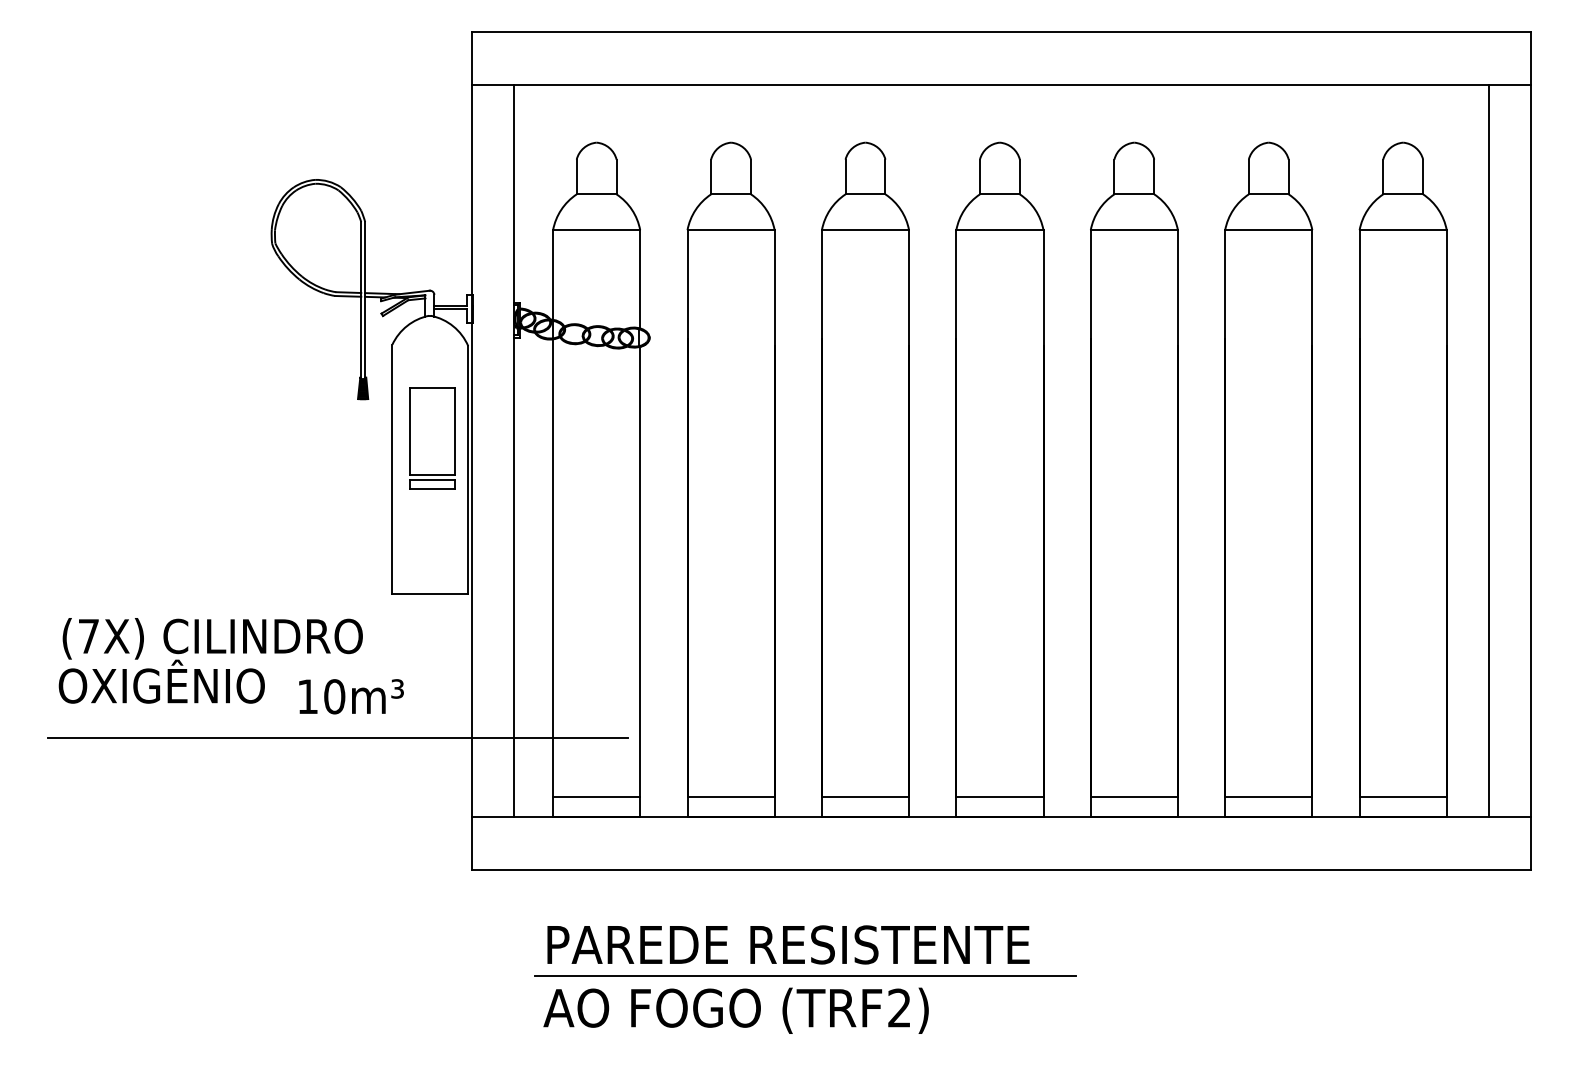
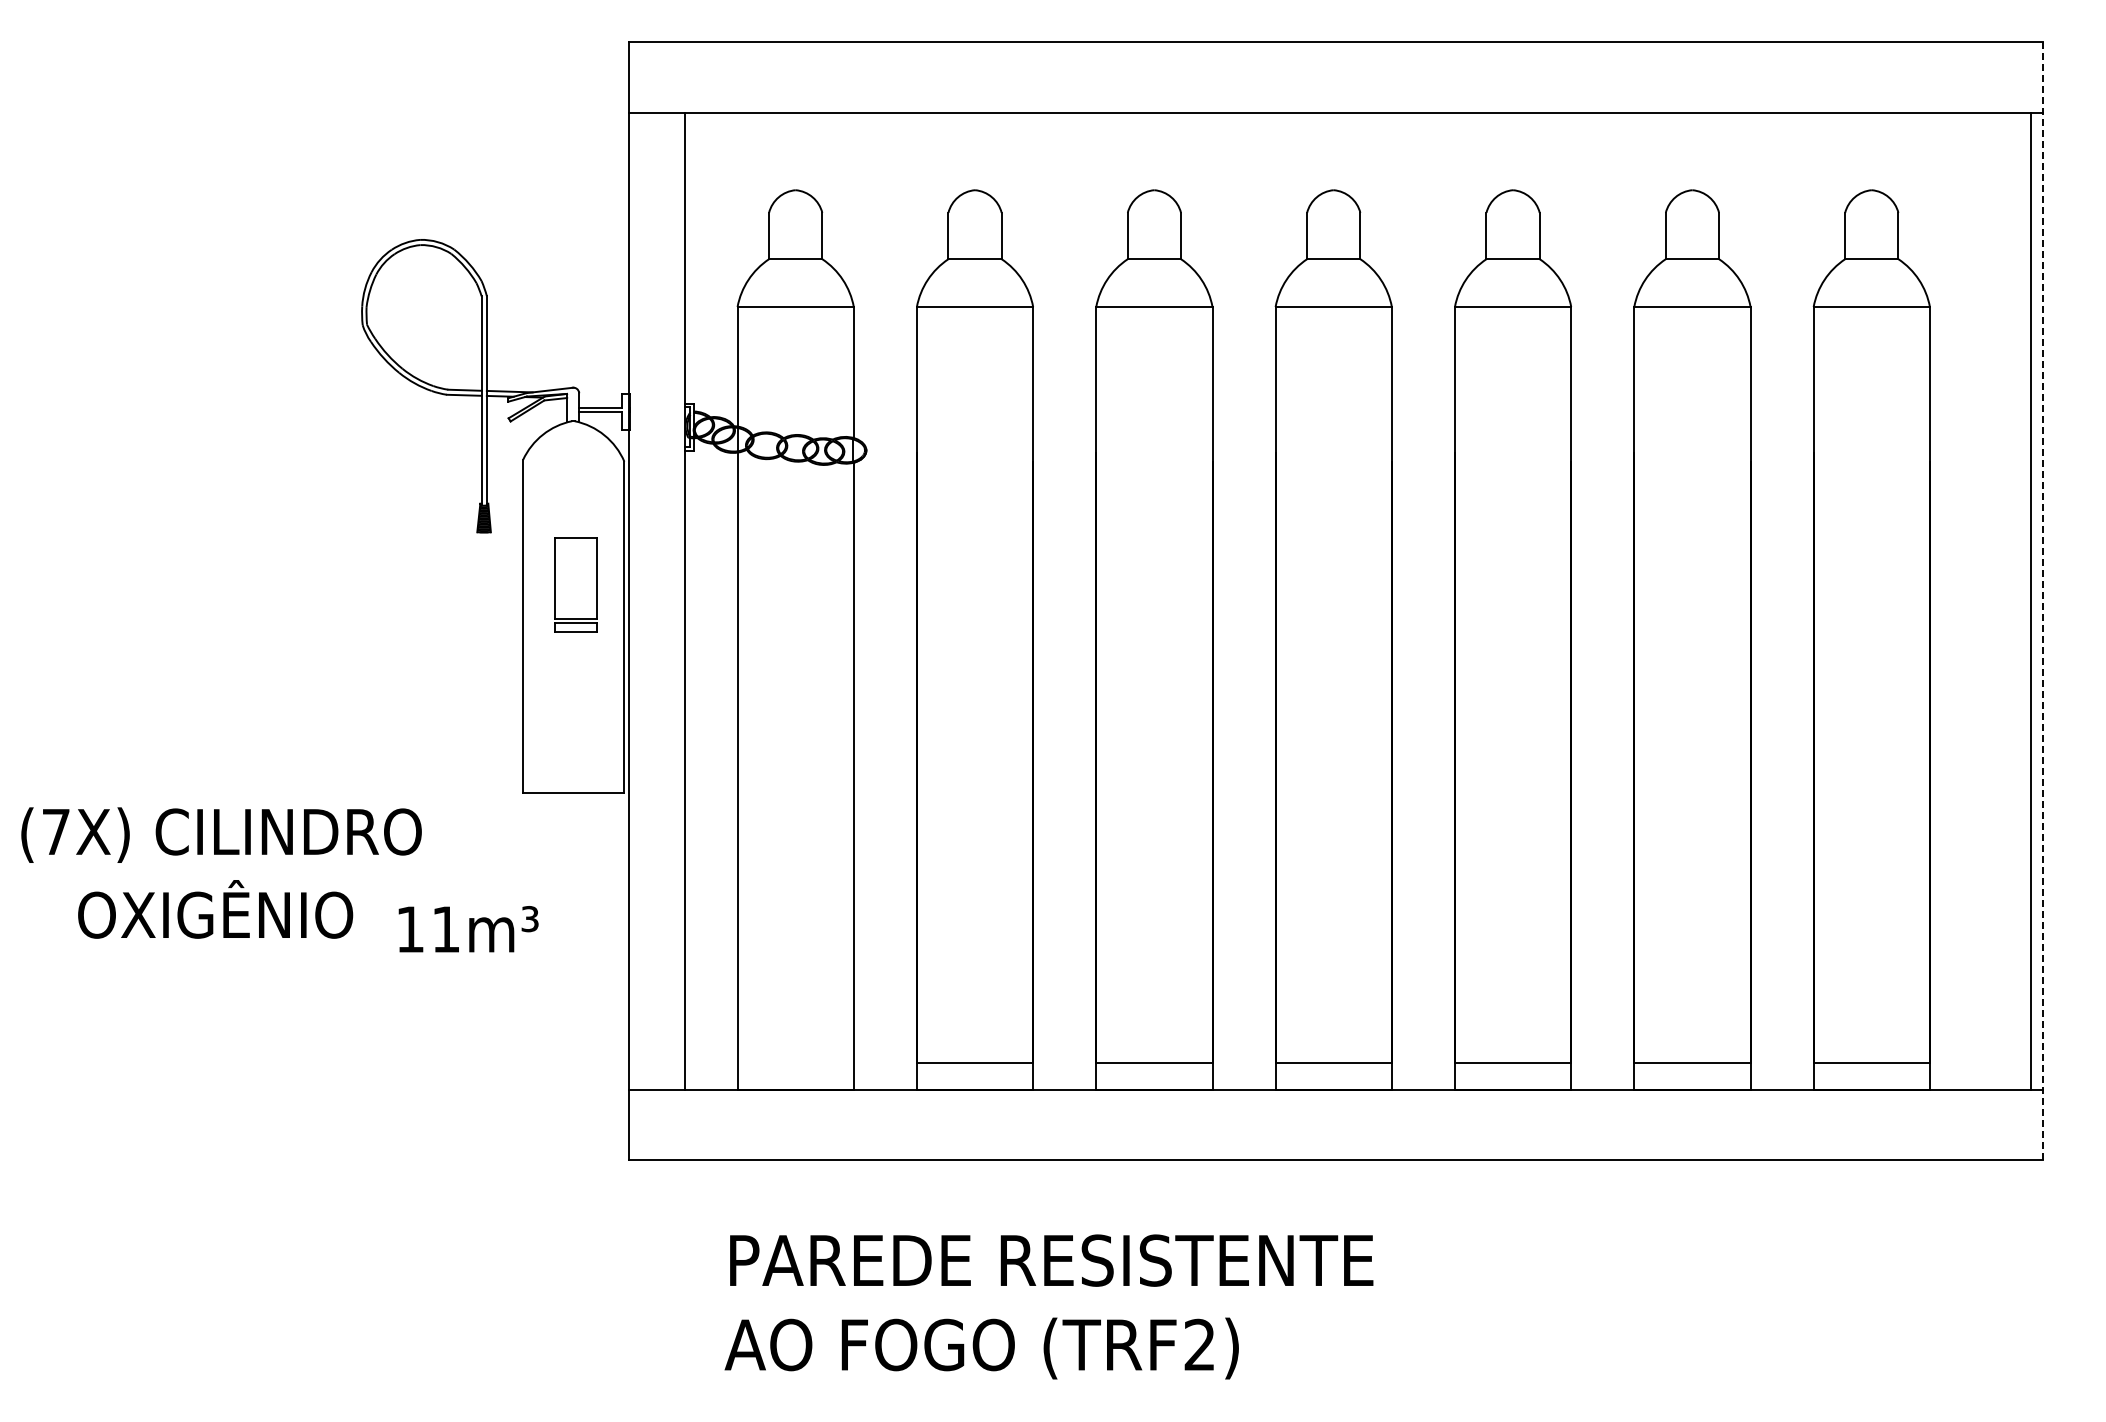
part: (431, 438) -> (575, 584), size x0.7
line: (1489, 450) -> (2030, 601), moved
line: (1531, 450) -> (2042, 601), solid -> dashed
text: (212, 638) -> (221, 834), moved
text: (334, 696) -> (446, 929), 10m³ -> 11m³
line: (337, 737) -> (449, 983), removed
line: (596, 797) -> (795, 1063), removed
line: (804, 976) -> (1073, 1302), removed

